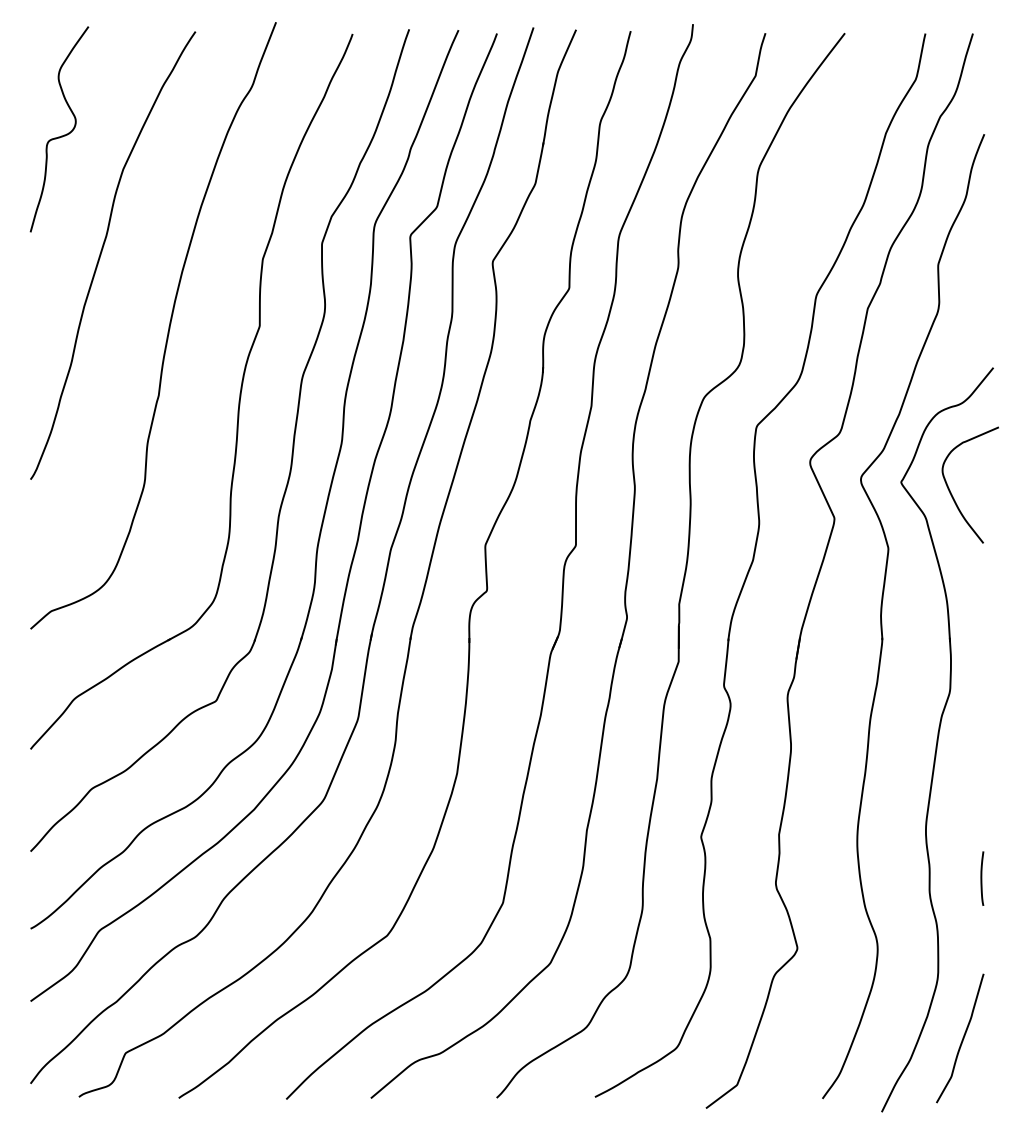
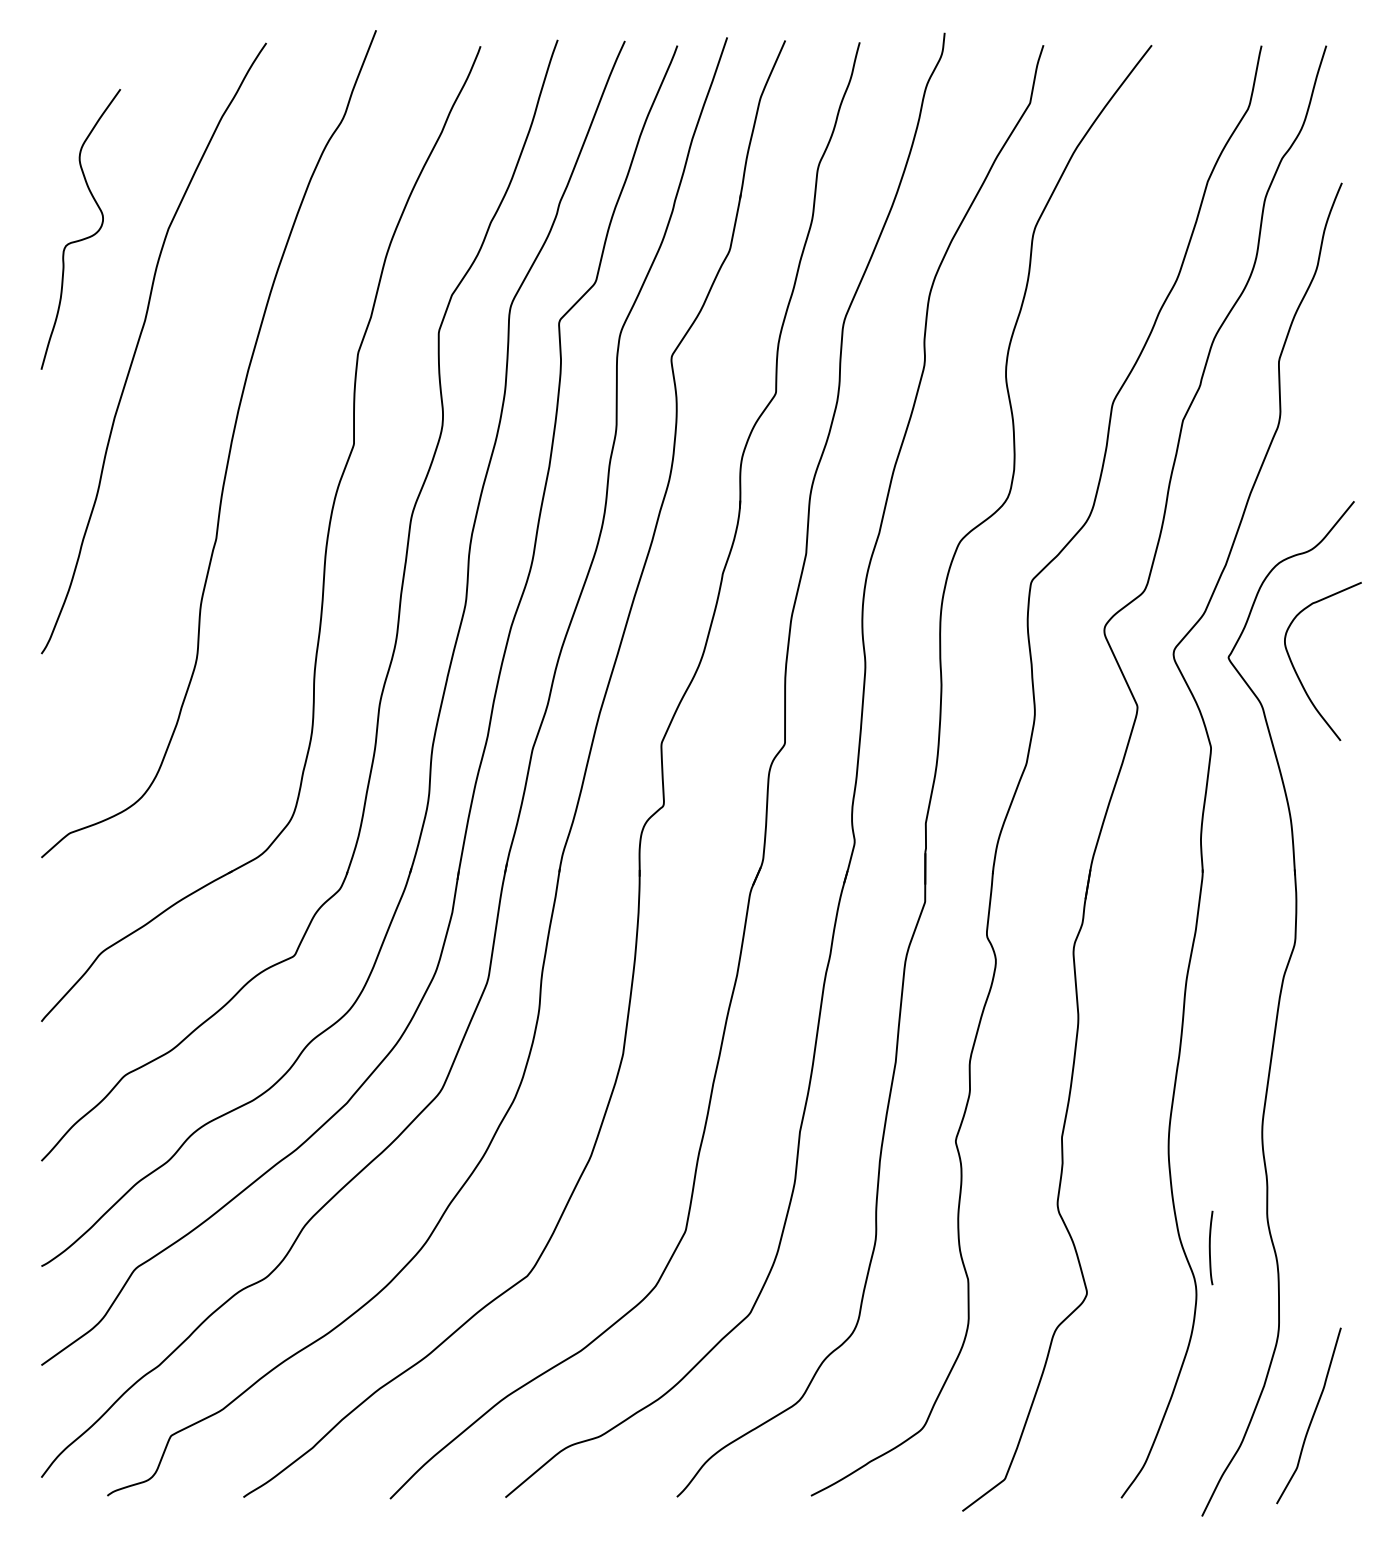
curve: (60, 136) -> (82, 238), moved
curve: (981, 878) -> (1210, 1247), moved

